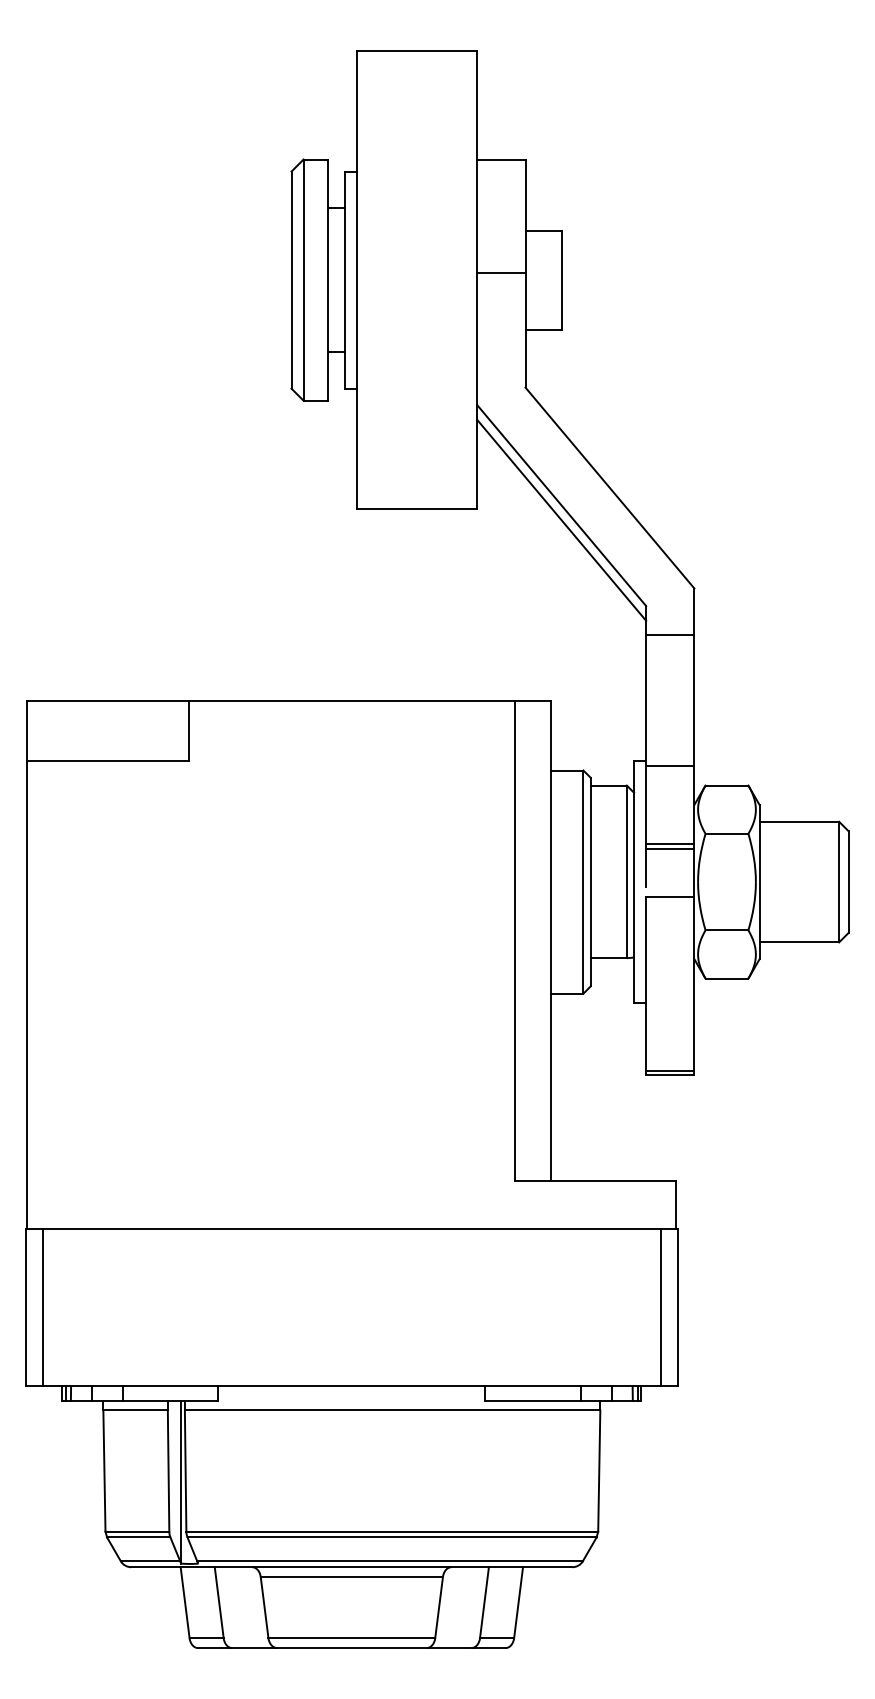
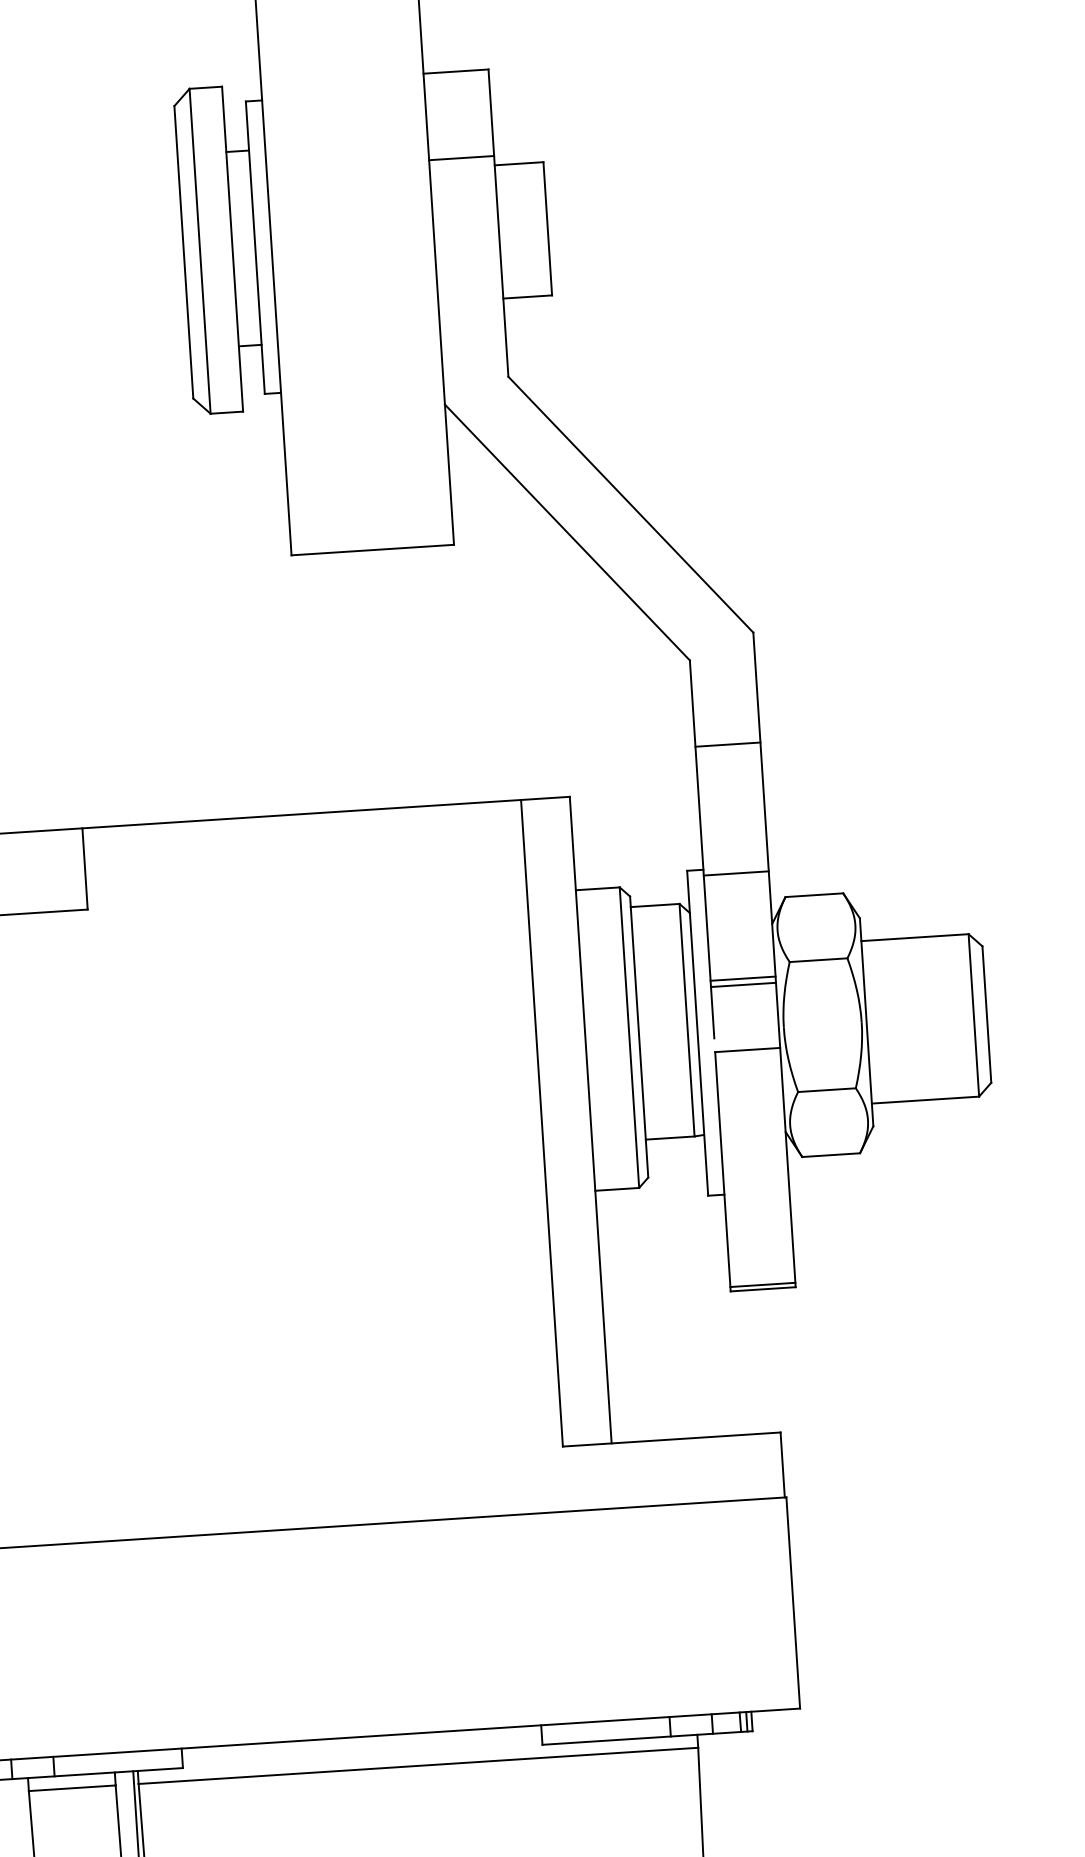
line: (501, 272) -> (461, 157), moved
line: (561, 519) -> (568, 551), removed
line: (670, 635) -> (728, 745), moved
line: (660, 1307) -> (770, 1603), removed

